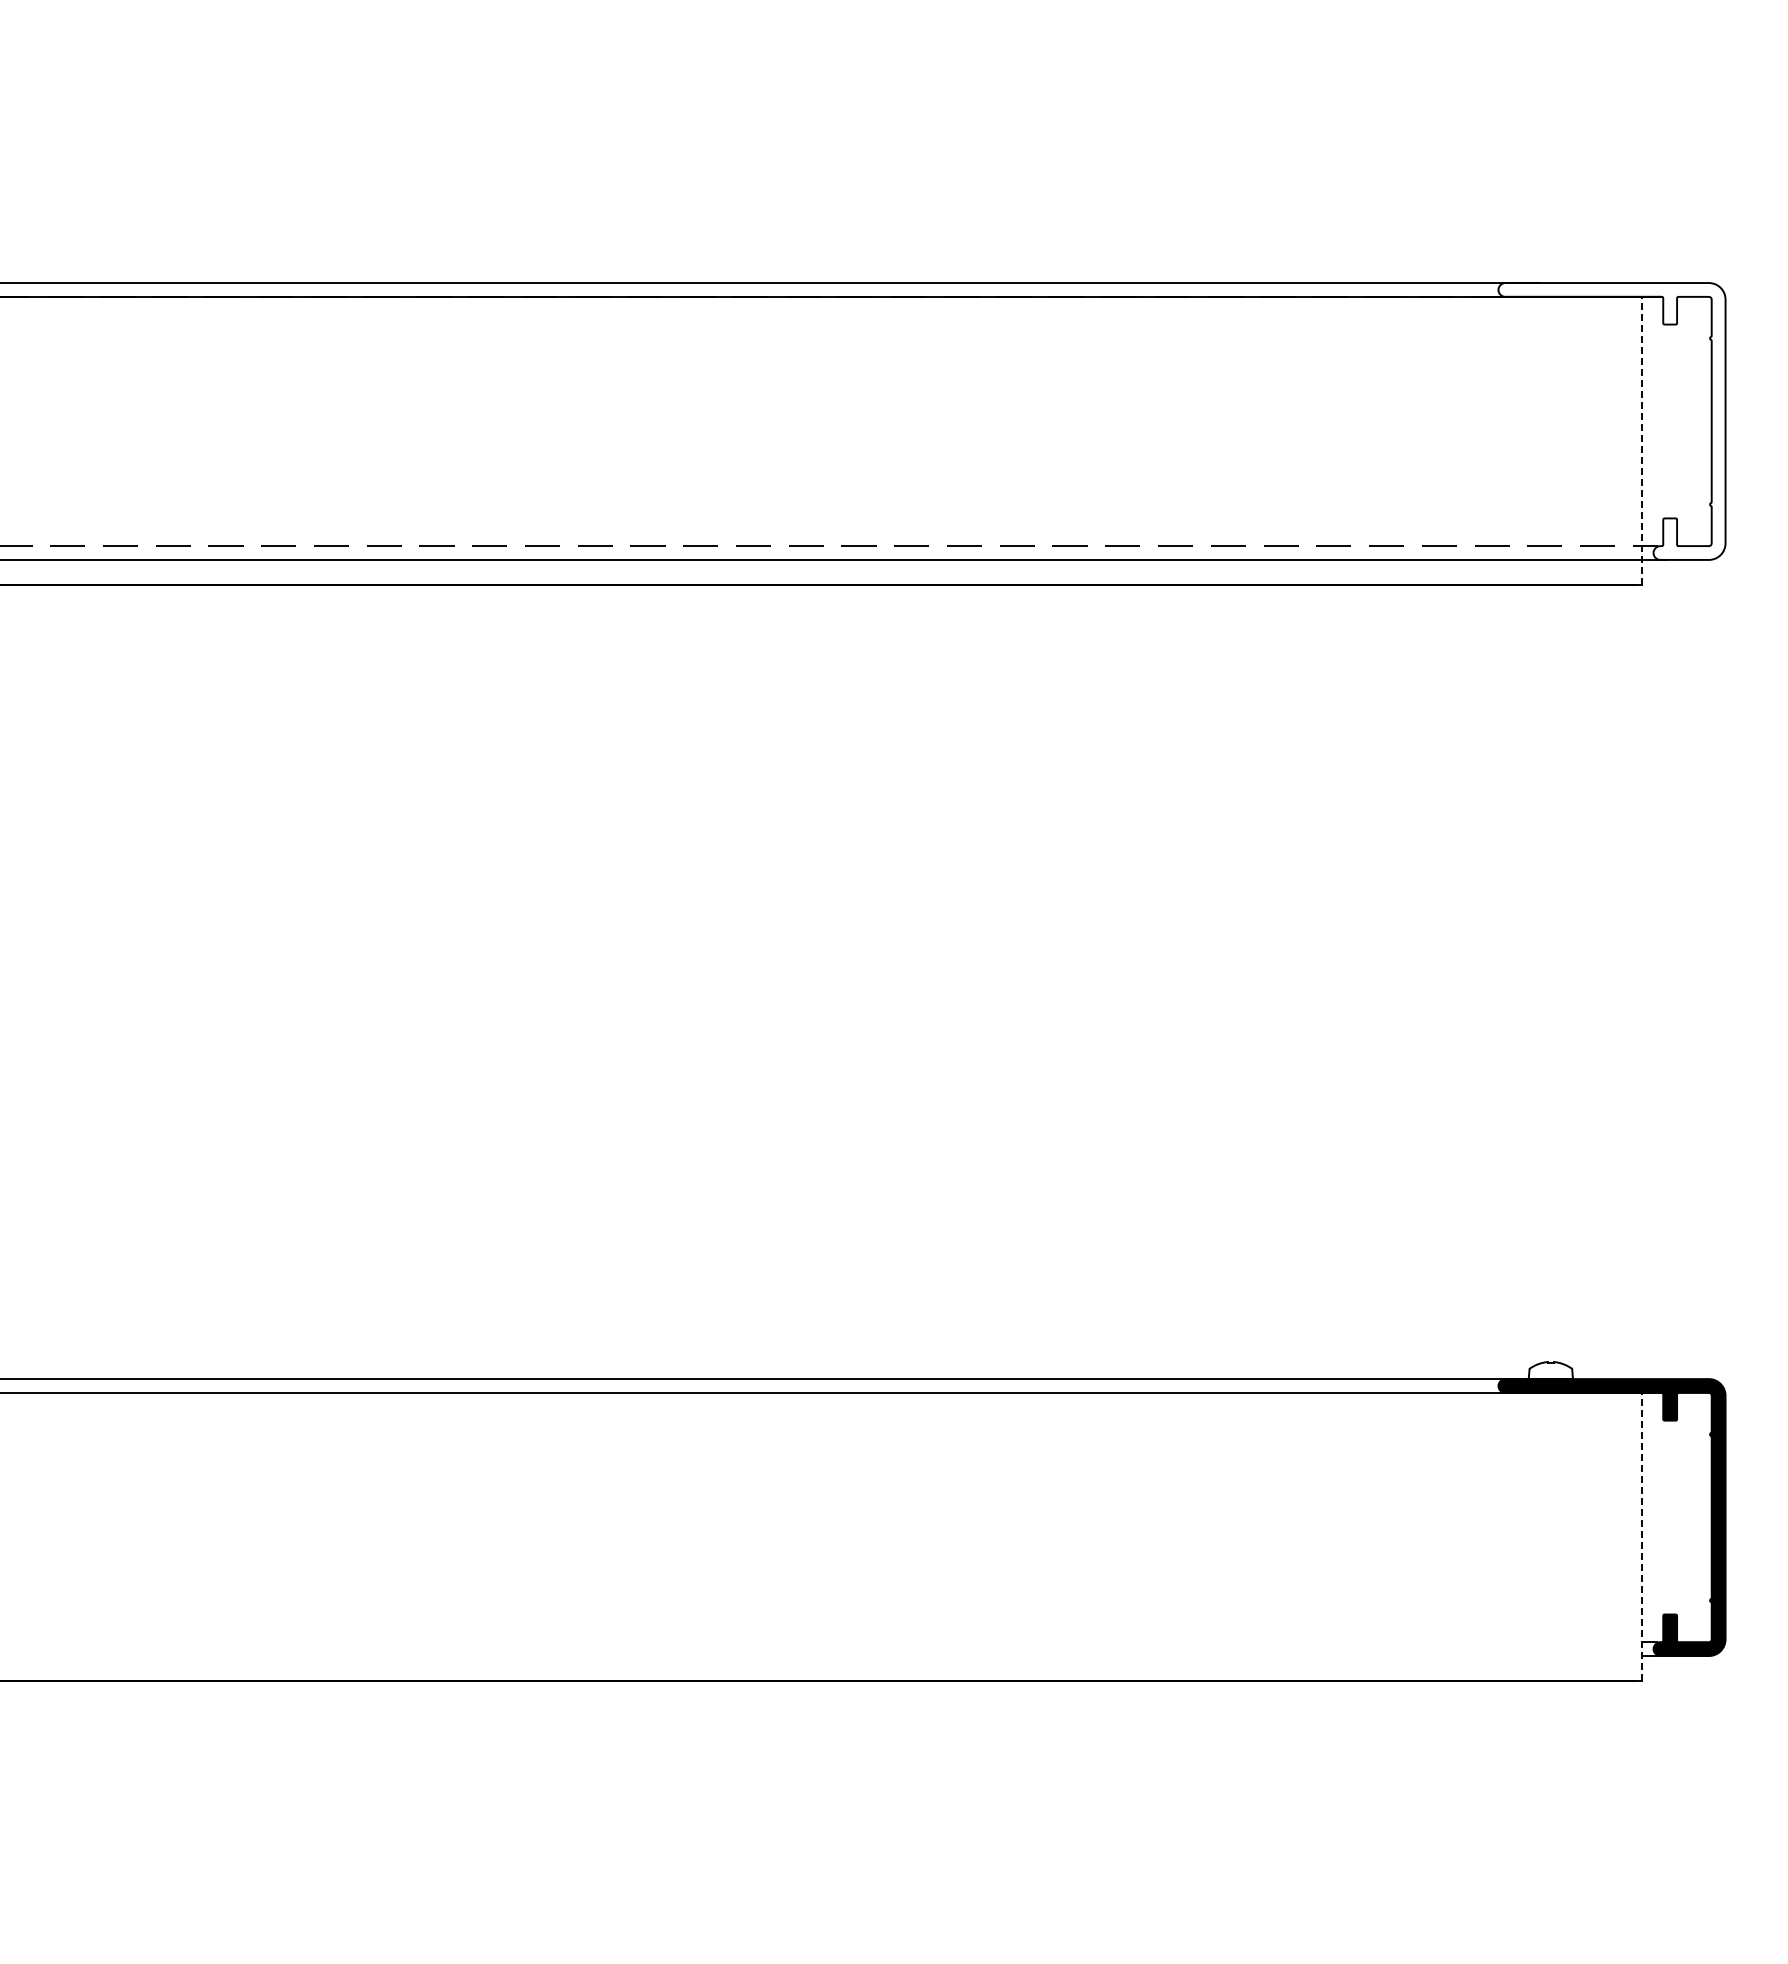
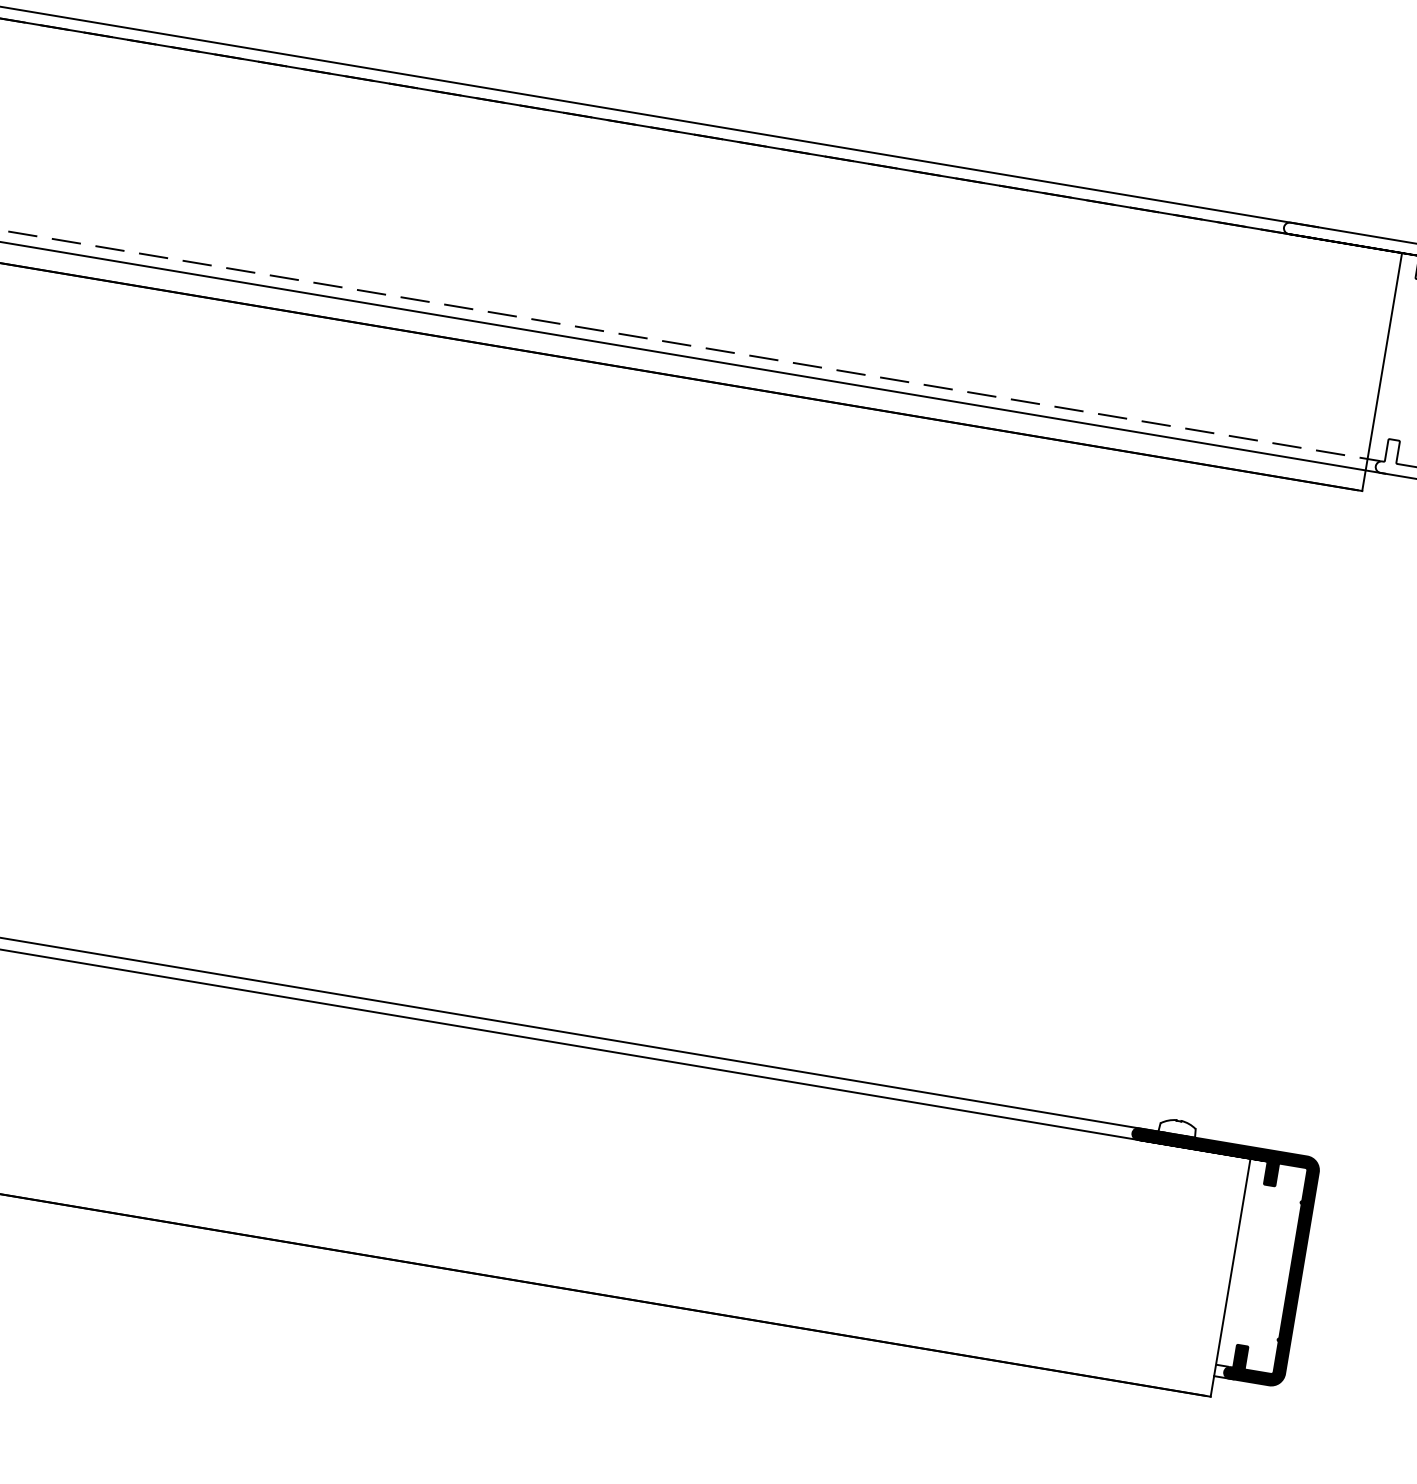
line: (1642, 440) -> (1382, 371), dashed -> solid
line: (1642, 1536) -> (1230, 1277), dashed -> solid

